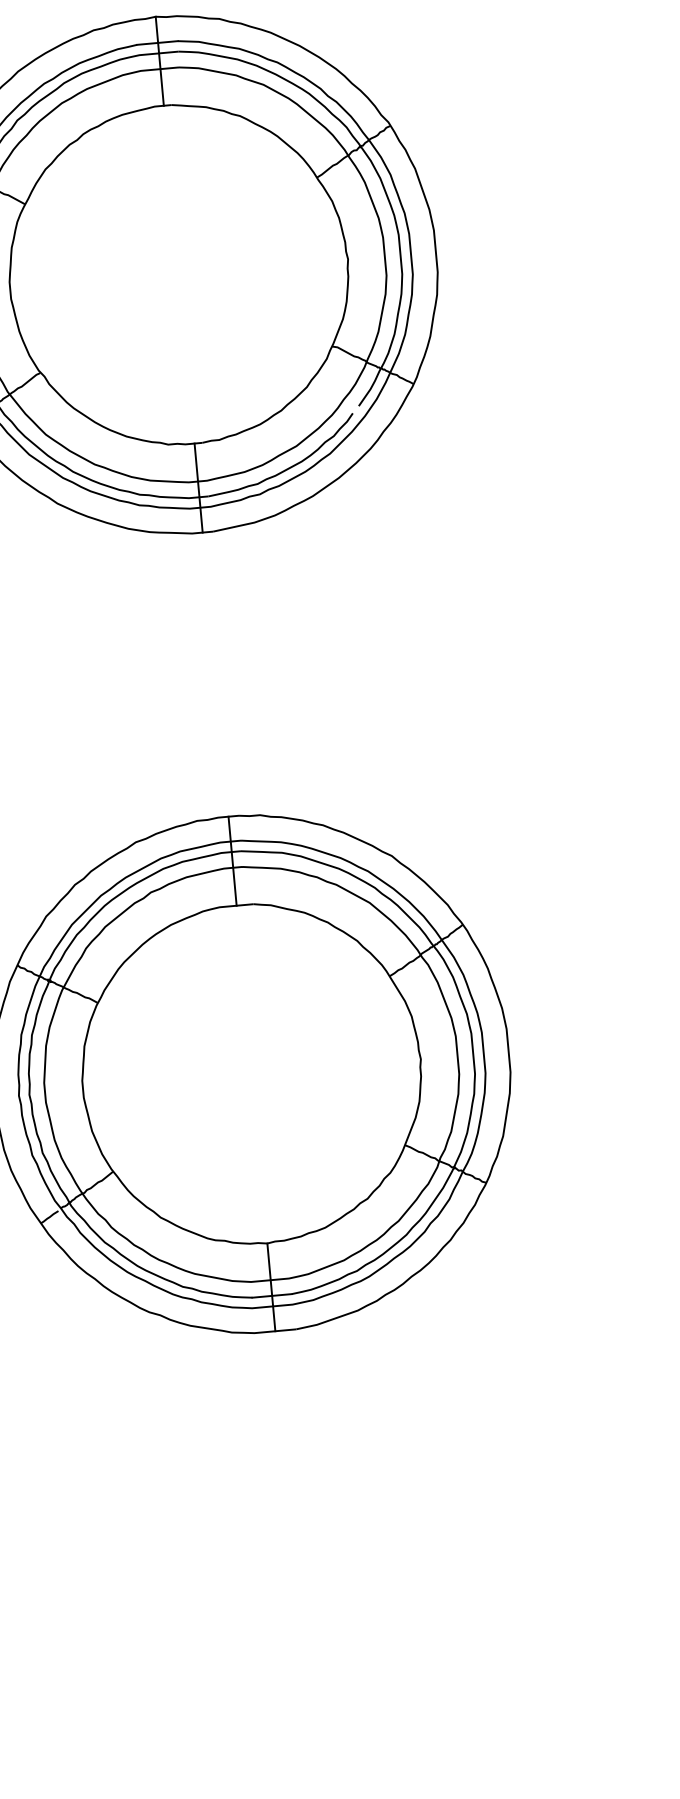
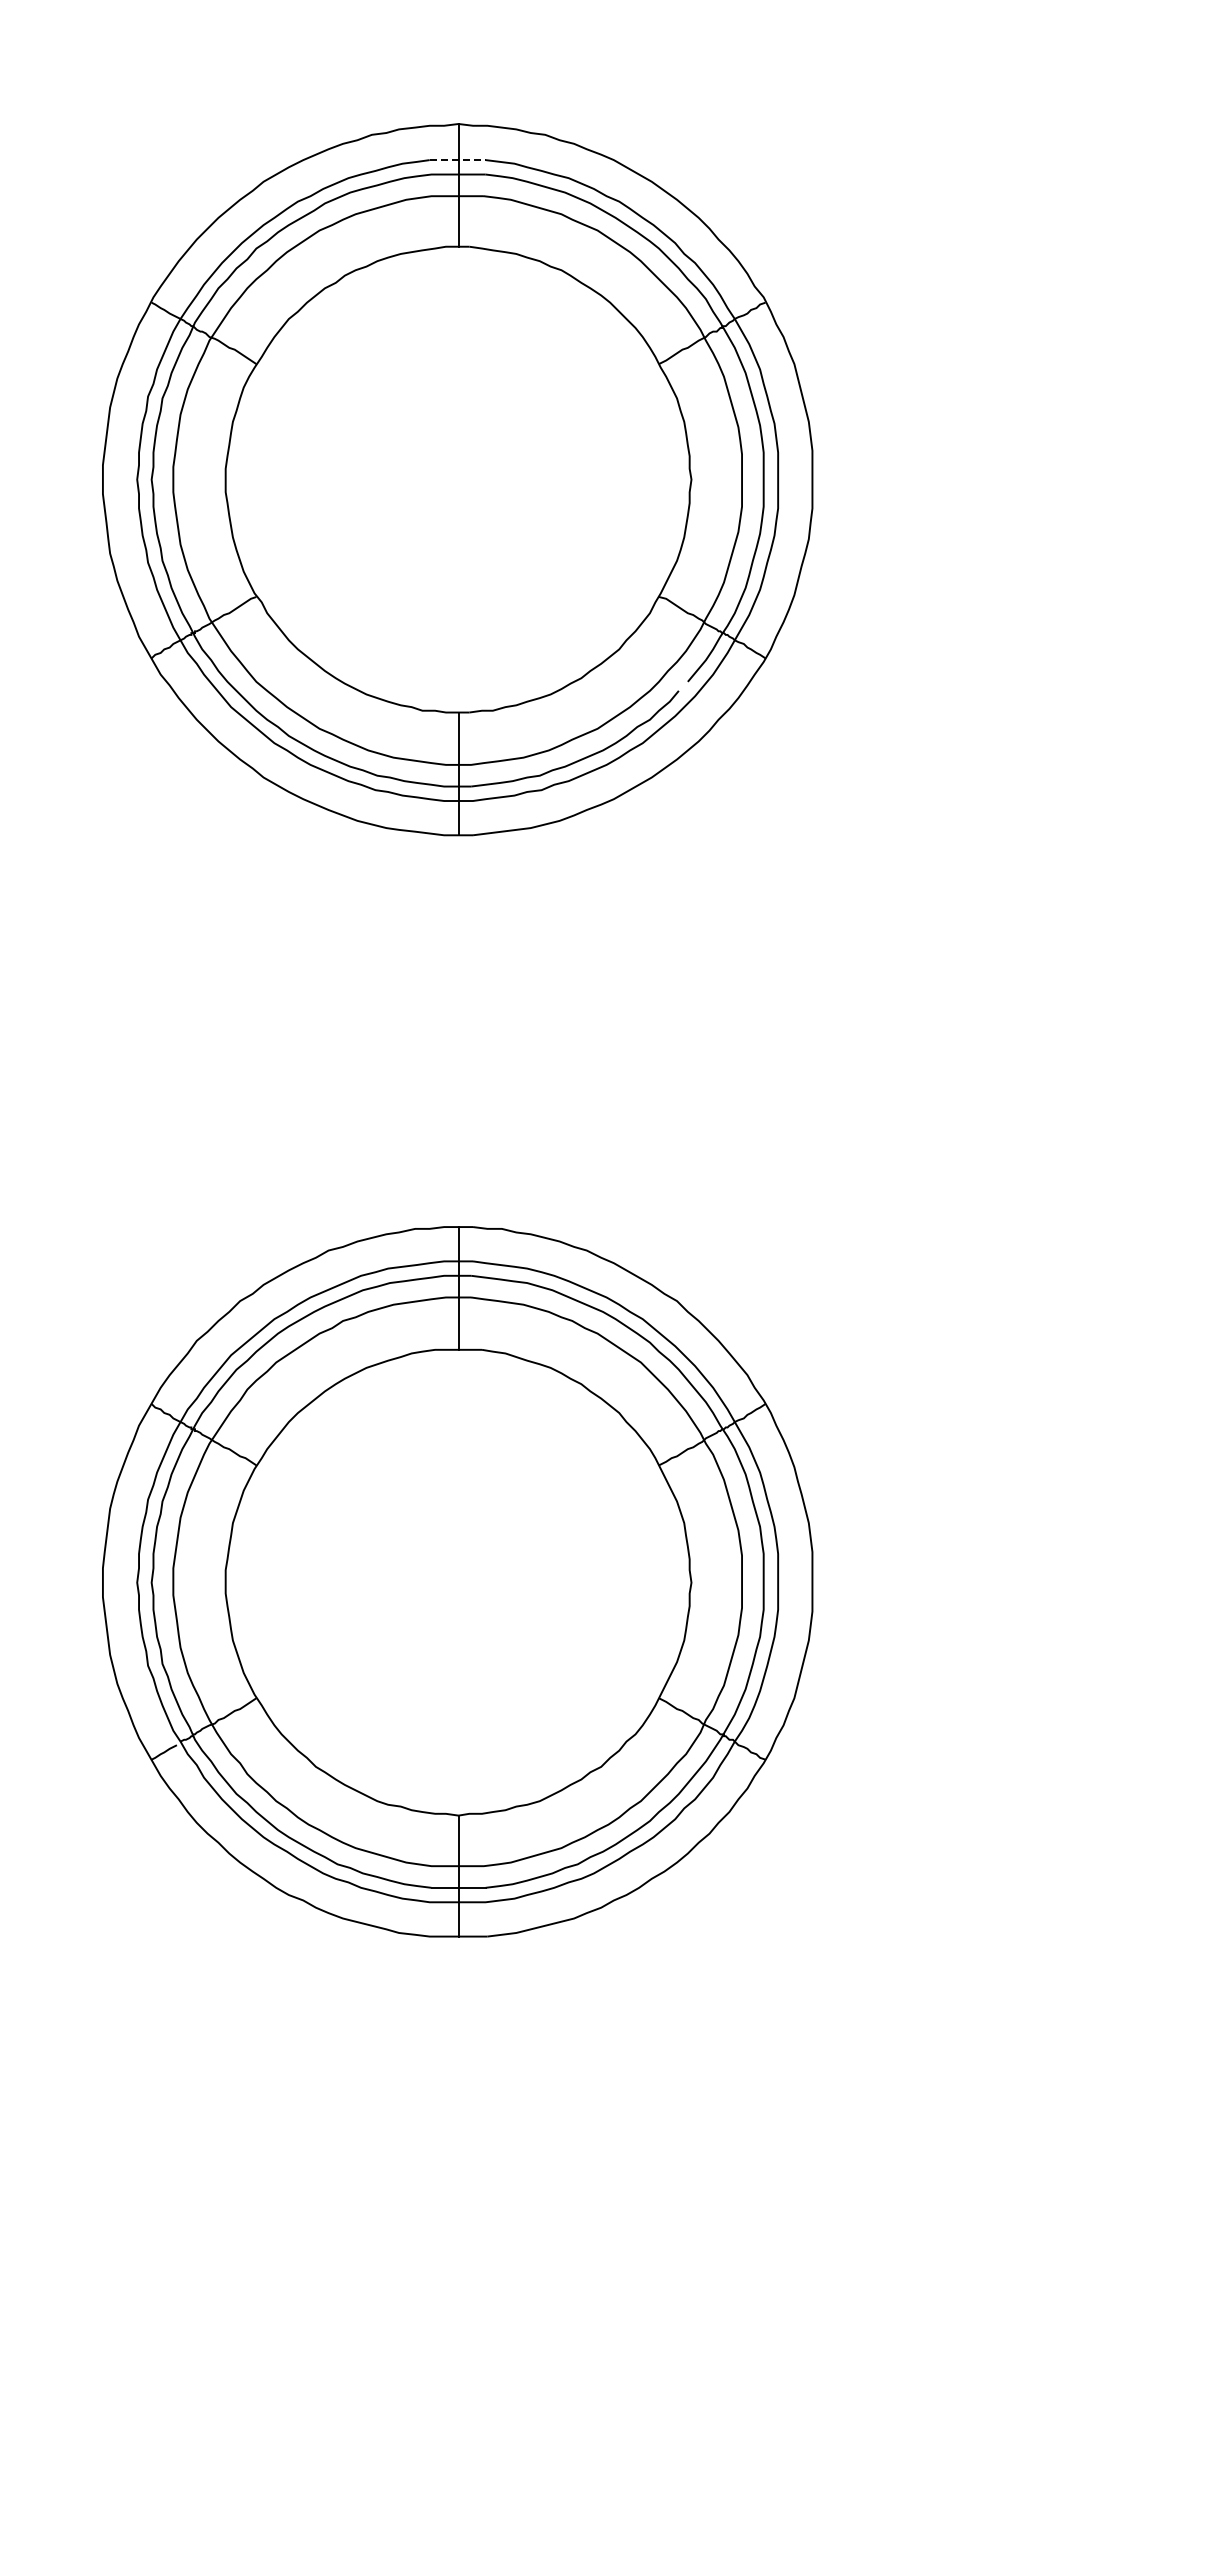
line: (157, 43) -> (457, 160), solid -> dashed

